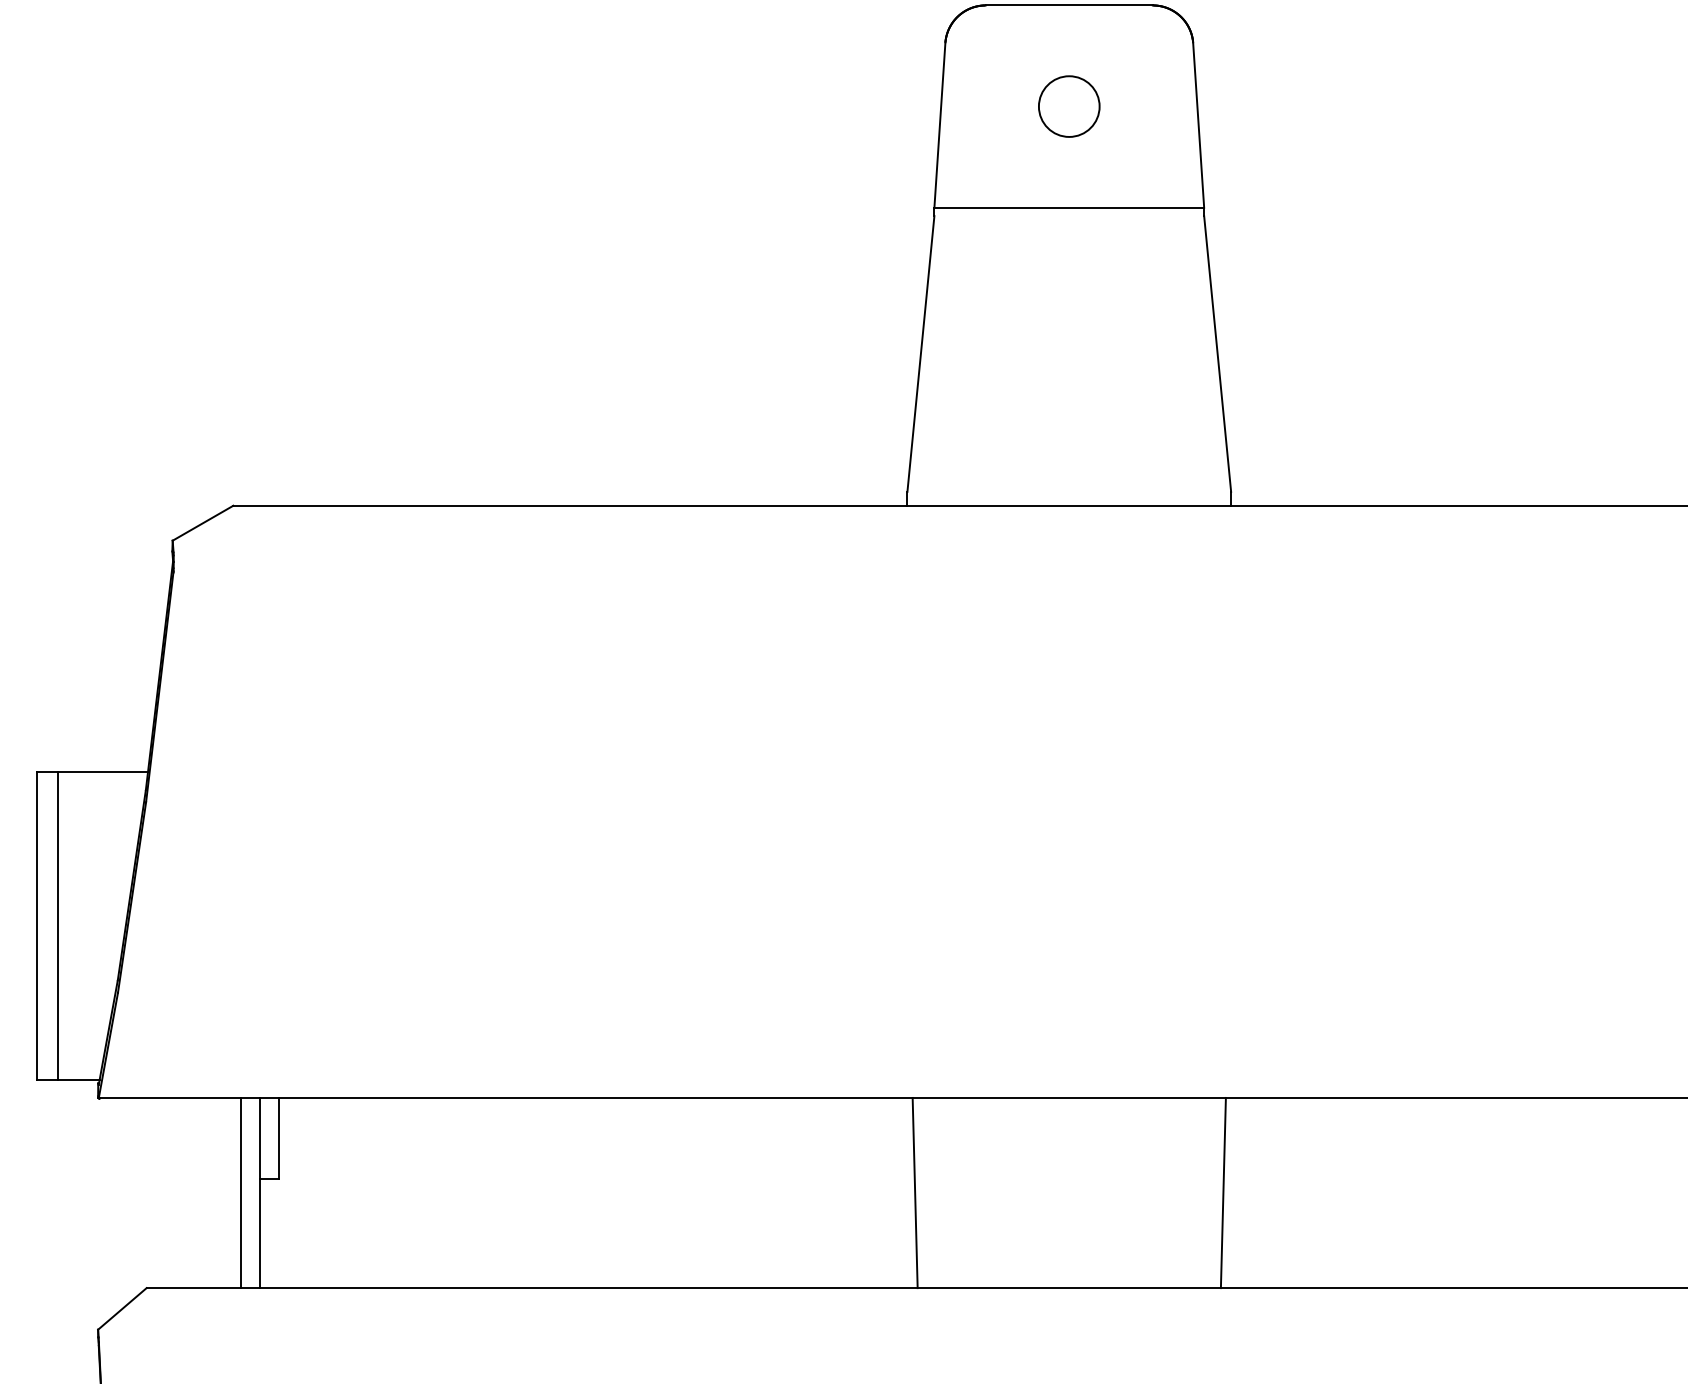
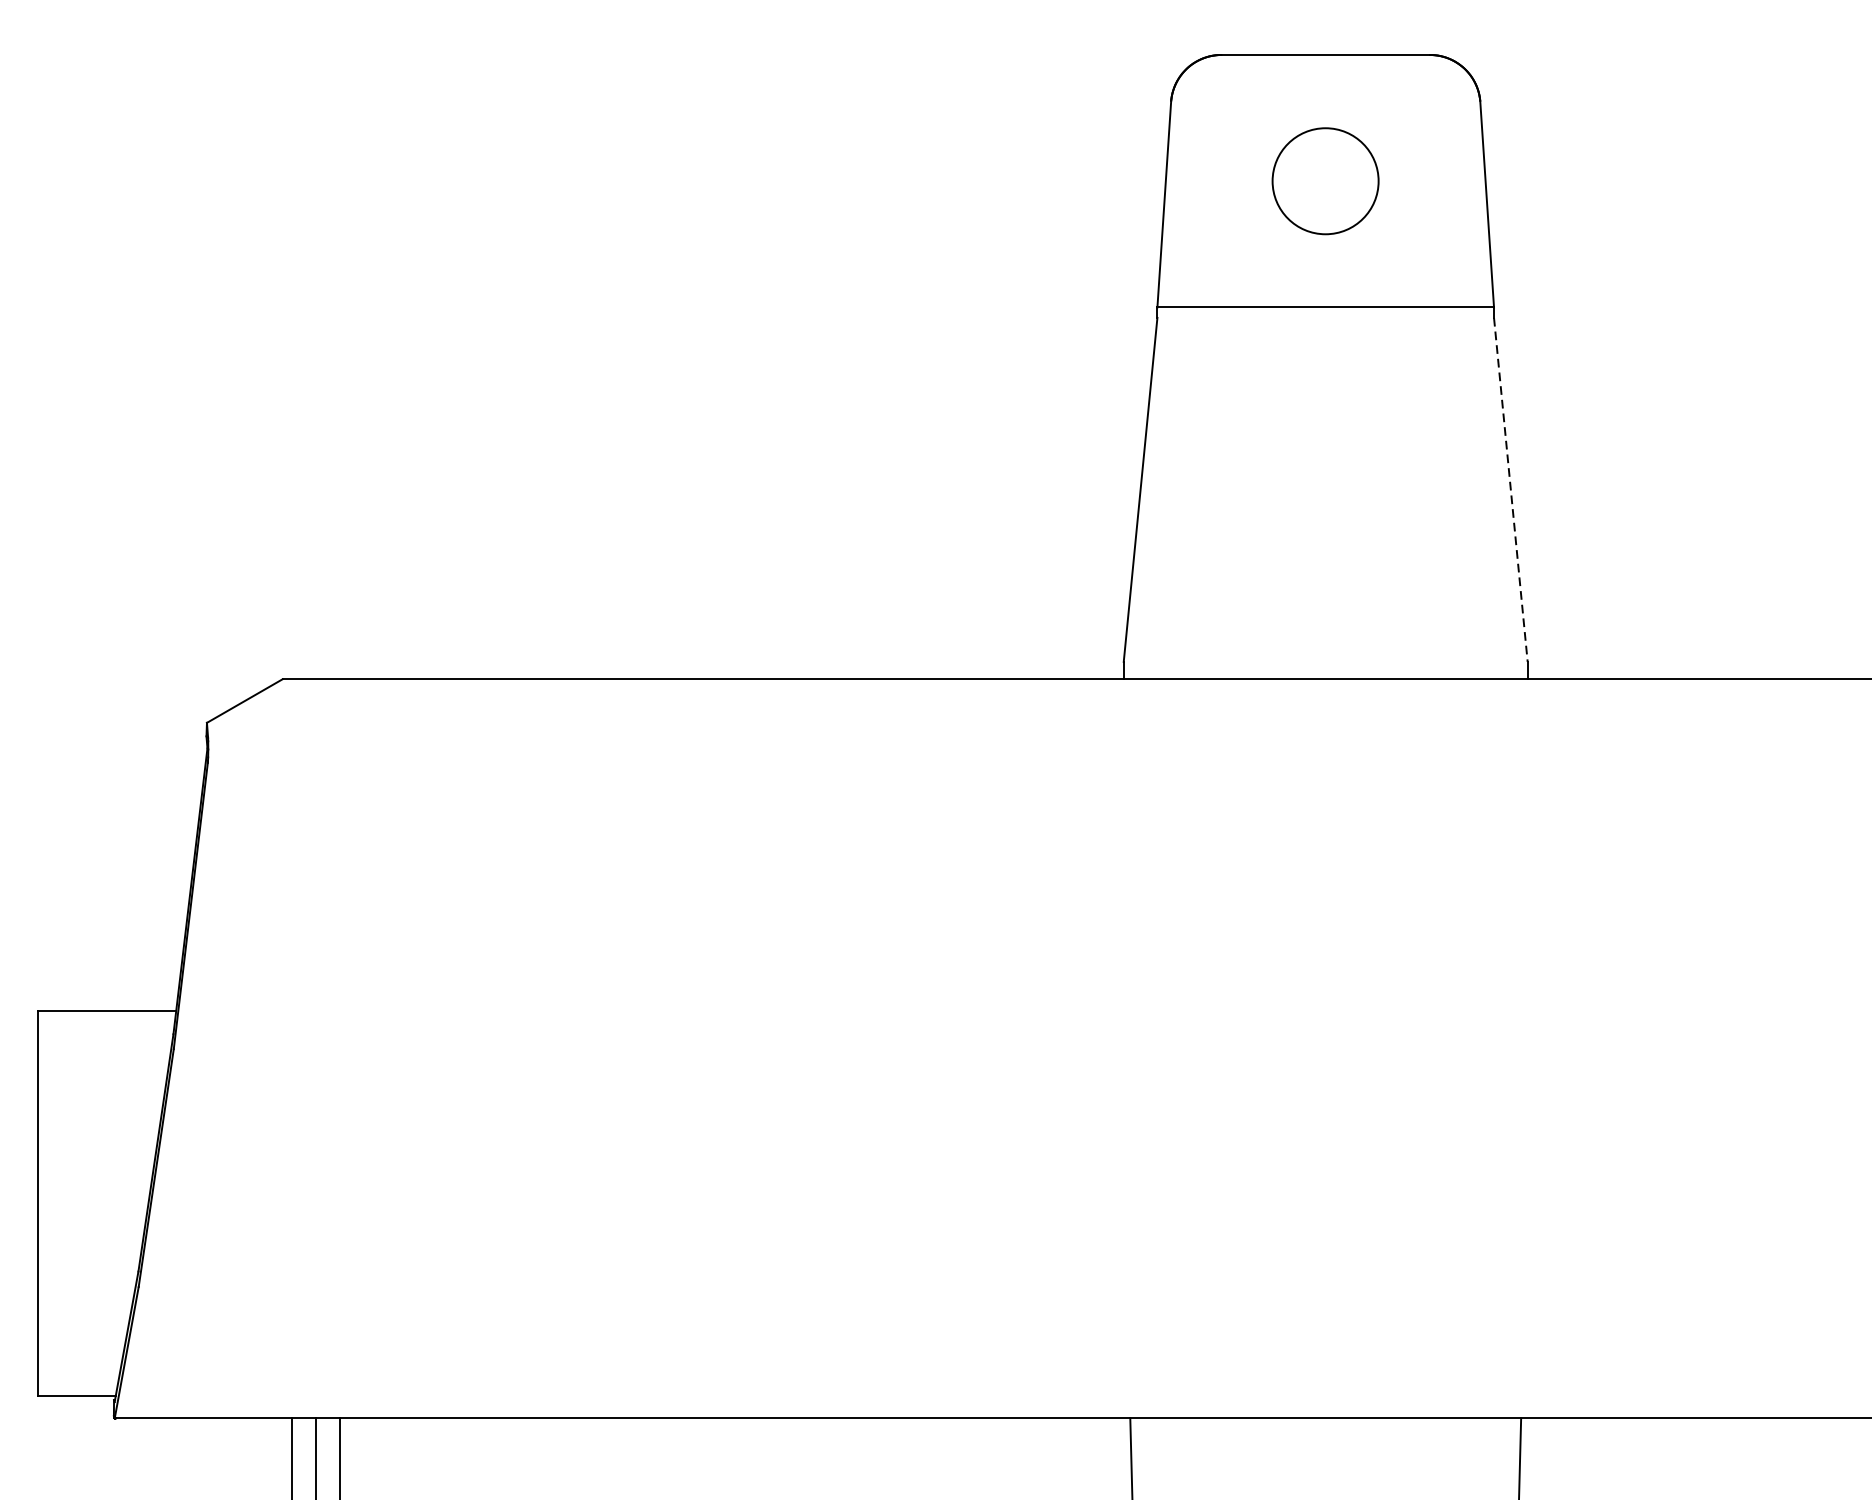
circle: (1069, 106) -> (1325, 181), size x1.4
line: (1217, 353) -> (1510, 489), solid -> dashed
line: (57, 925) -> (63, 1203), removed

